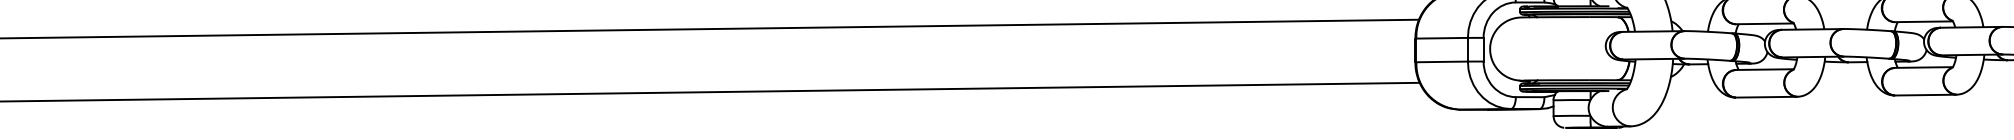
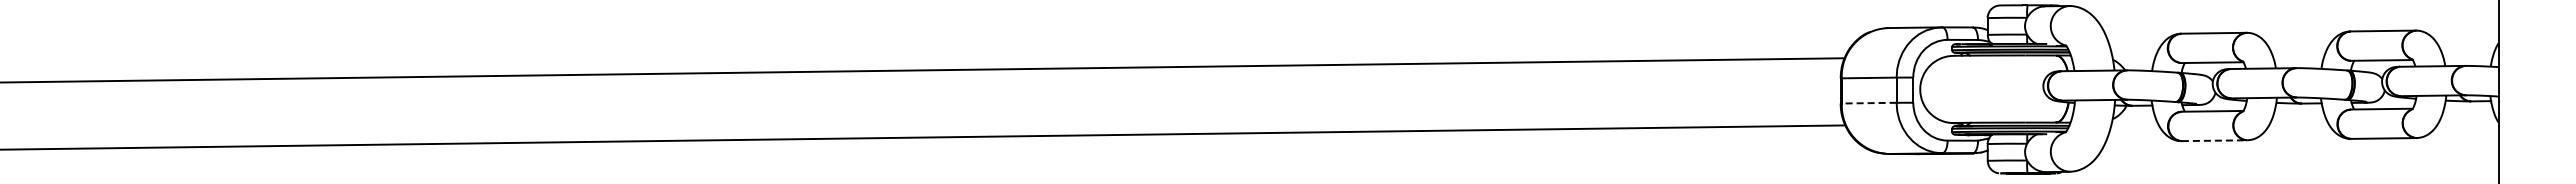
line: (1441, 62) -> (1868, 103), solid -> dashed
line: (1766, 97) -> (2214, 140), solid -> dashed

